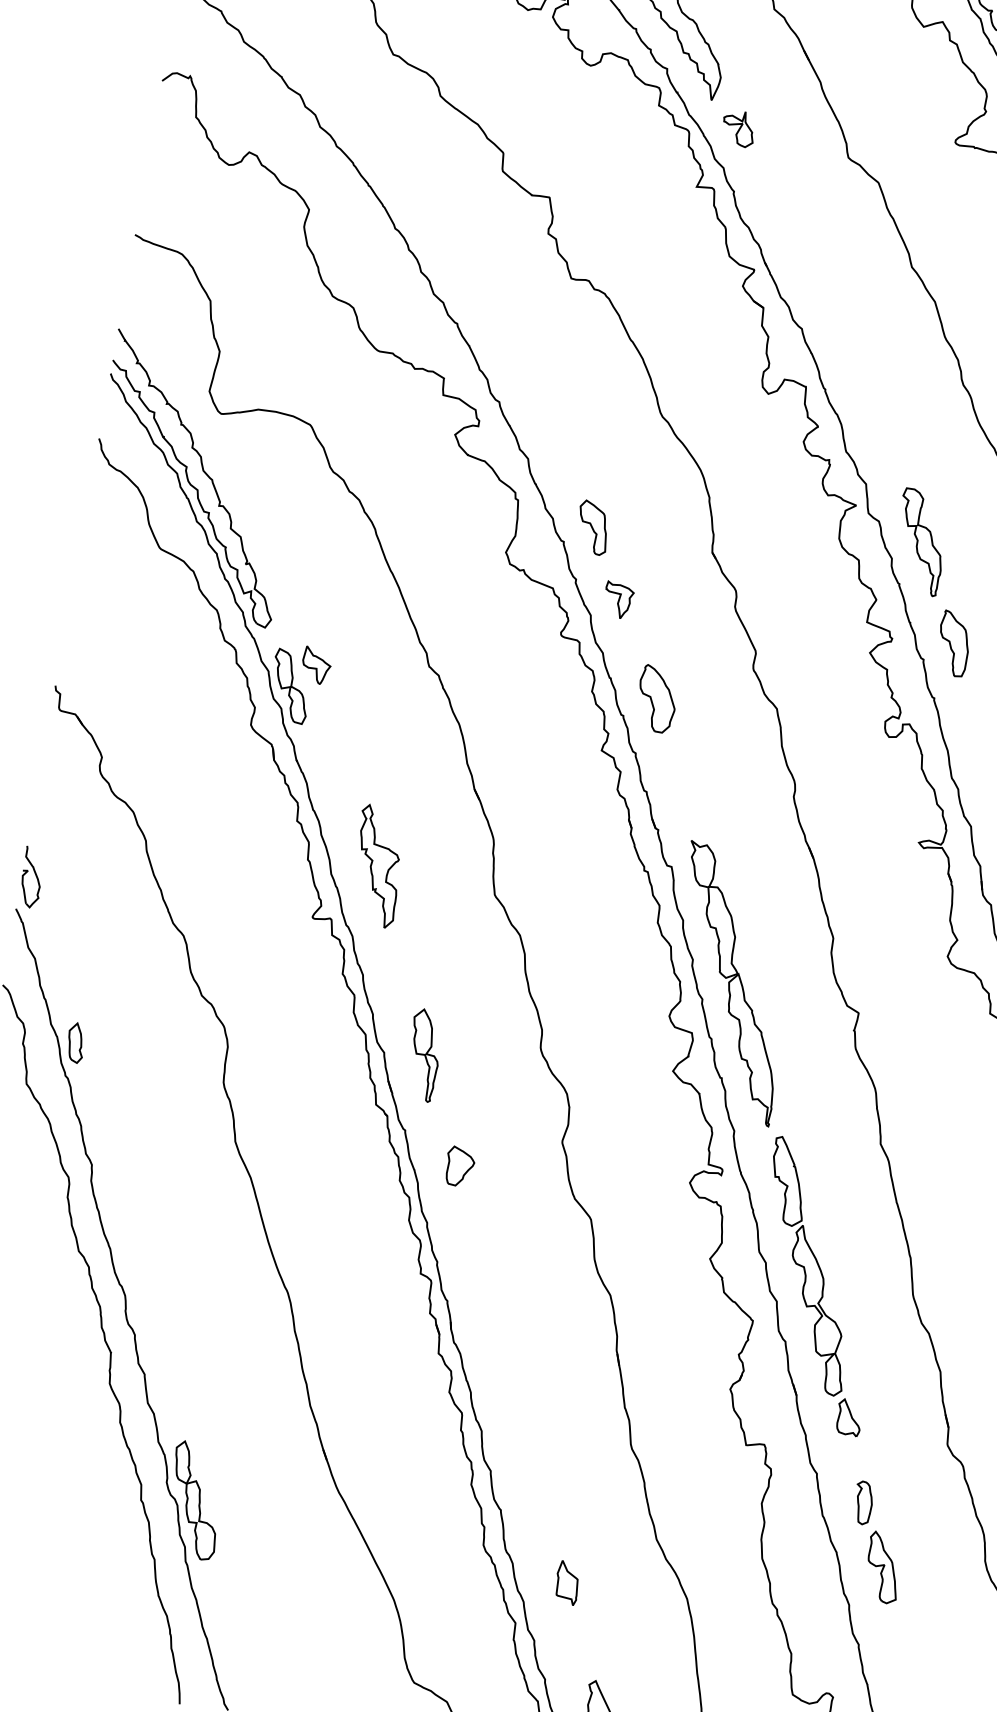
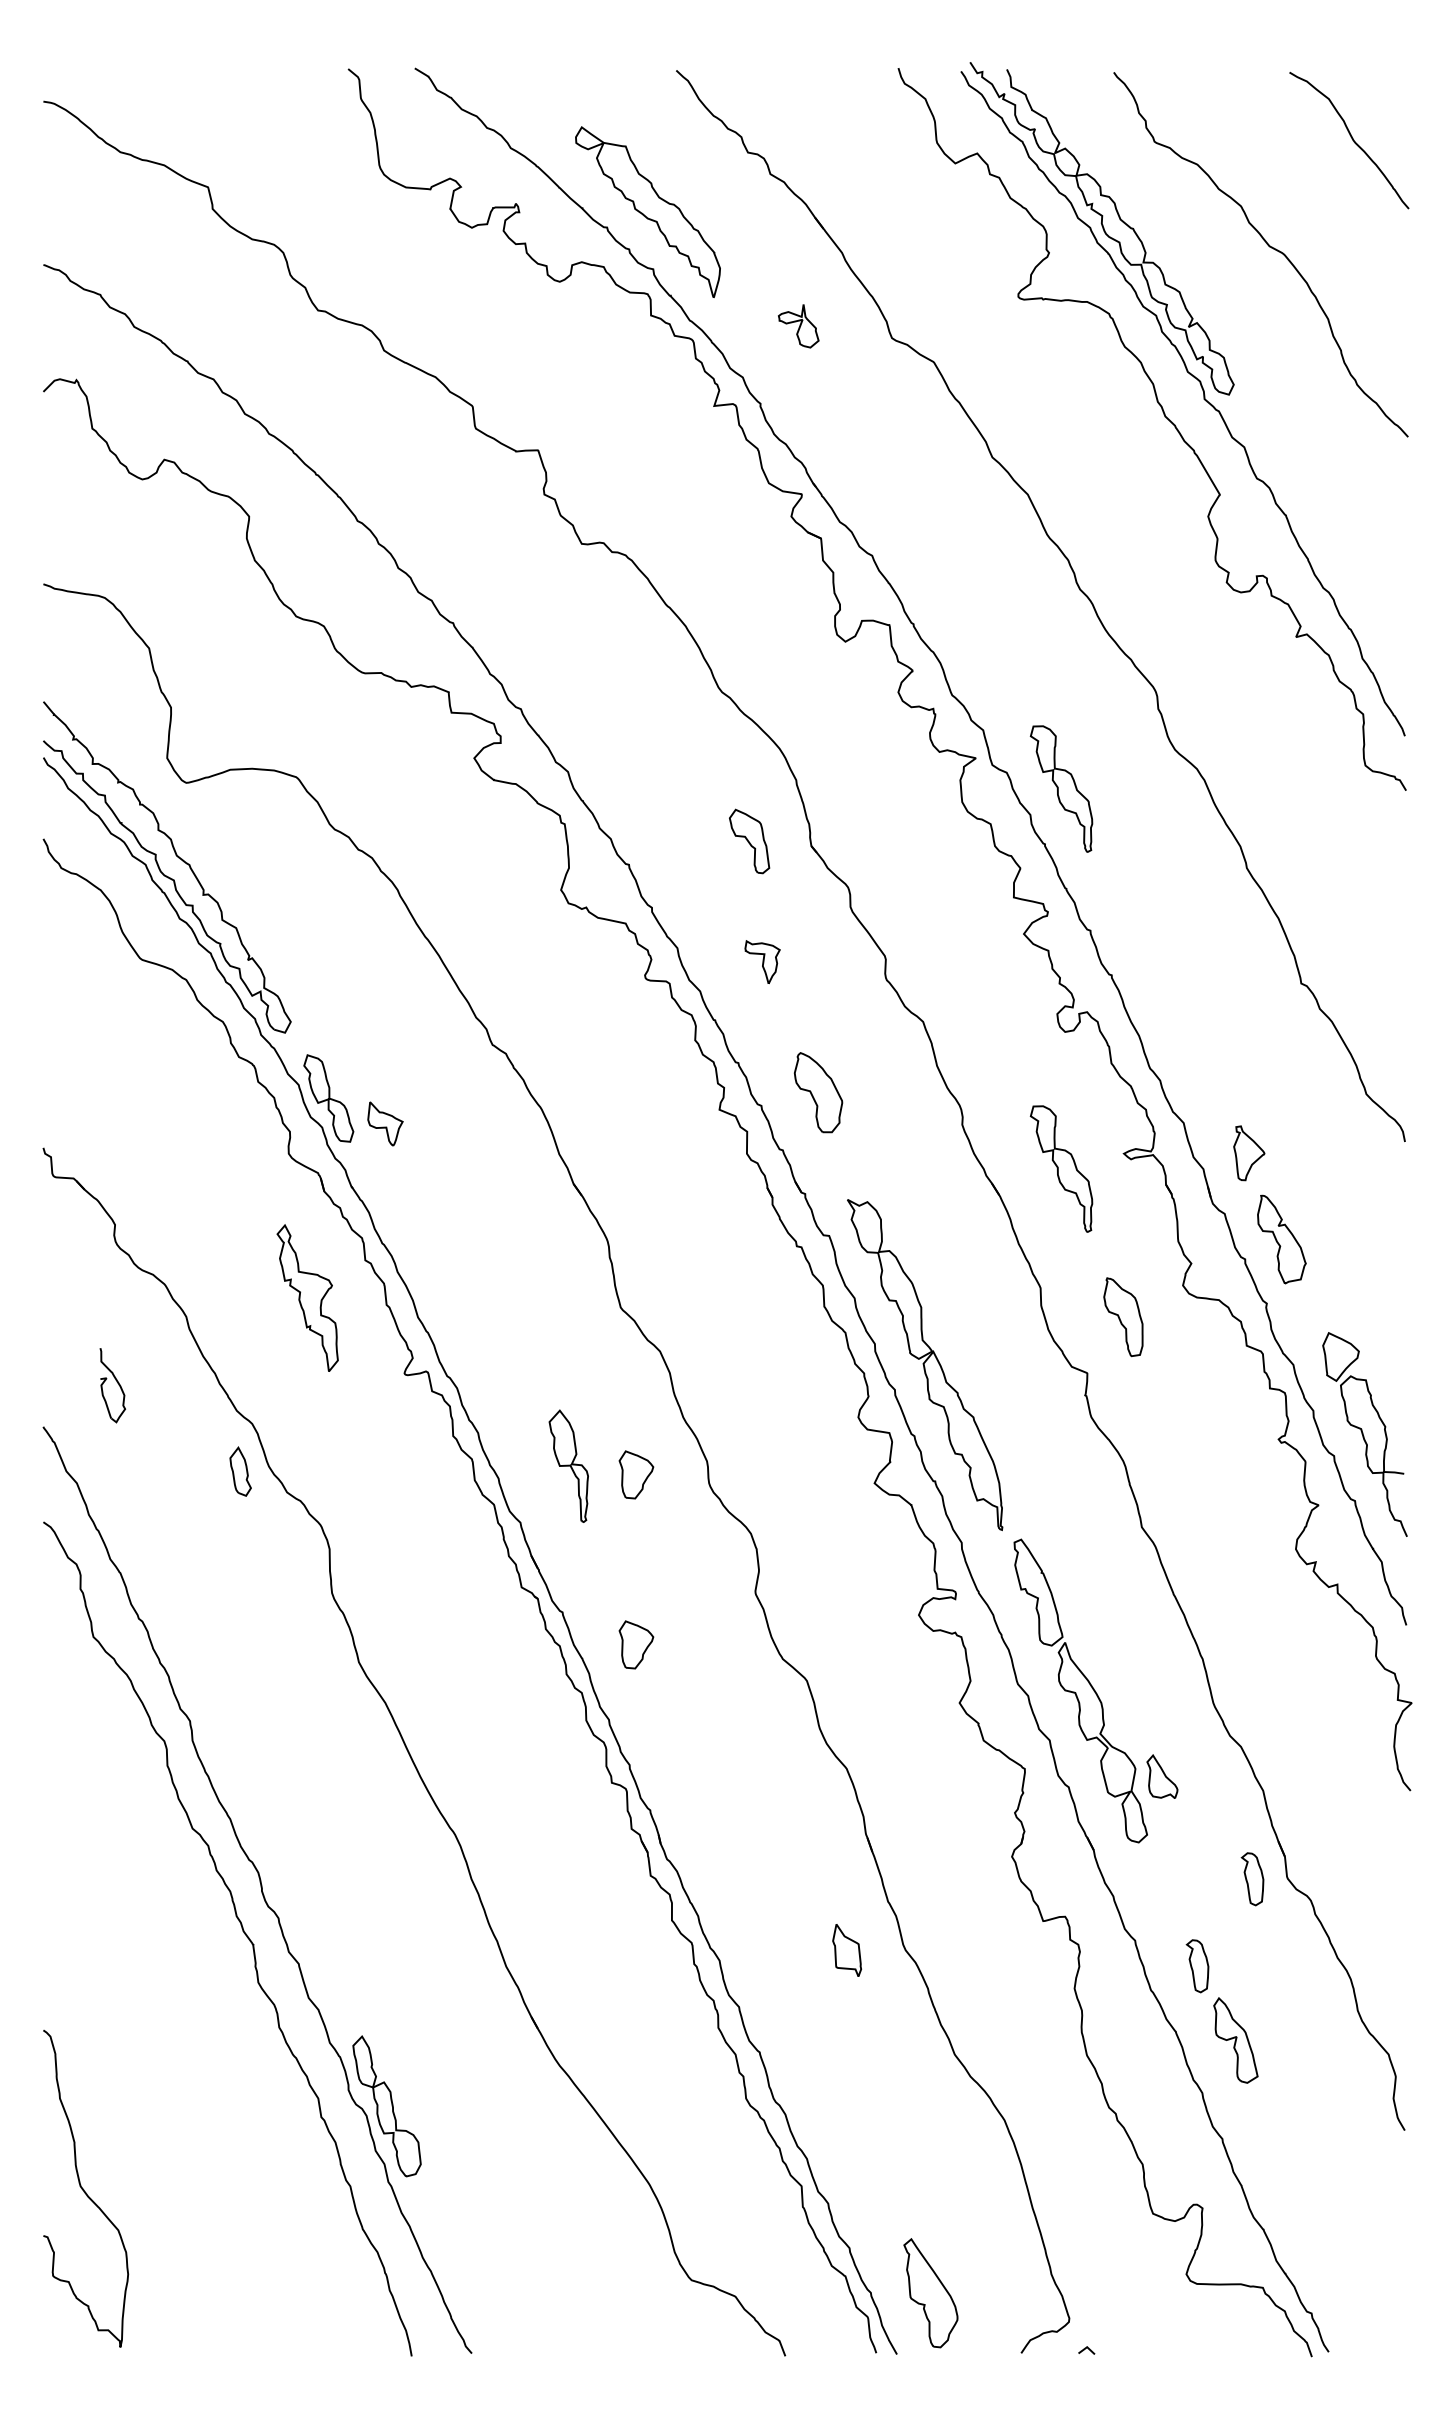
part: (738, 128) -> (798, 326), moved
part: (593, 527) -> (749, 841), moved
part: (618, 600) -> (762, 962), moved
part: (953, 644) -> (1123, 1317), moved
part: (316, 665) -> (385, 1123), moved
part: (656, 699) -> (818, 1092), moved
part: (866, 845) -> (1061, 1168), added
part: (377, 865) -> (307, 1297), moved
part: (31, 877) -> (112, 1385), moved
part: (483, 1030) -> (636, 1474), added
part: (75, 1042) -> (240, 1471), moved
part: (423, 1054) -> (568, 1465), moved
part: (849, 1417) -> (1162, 1776), moved
part: (919, 1441) -> (1252, 1879), added
part: (567, 1583) -> (847, 1950), moved

